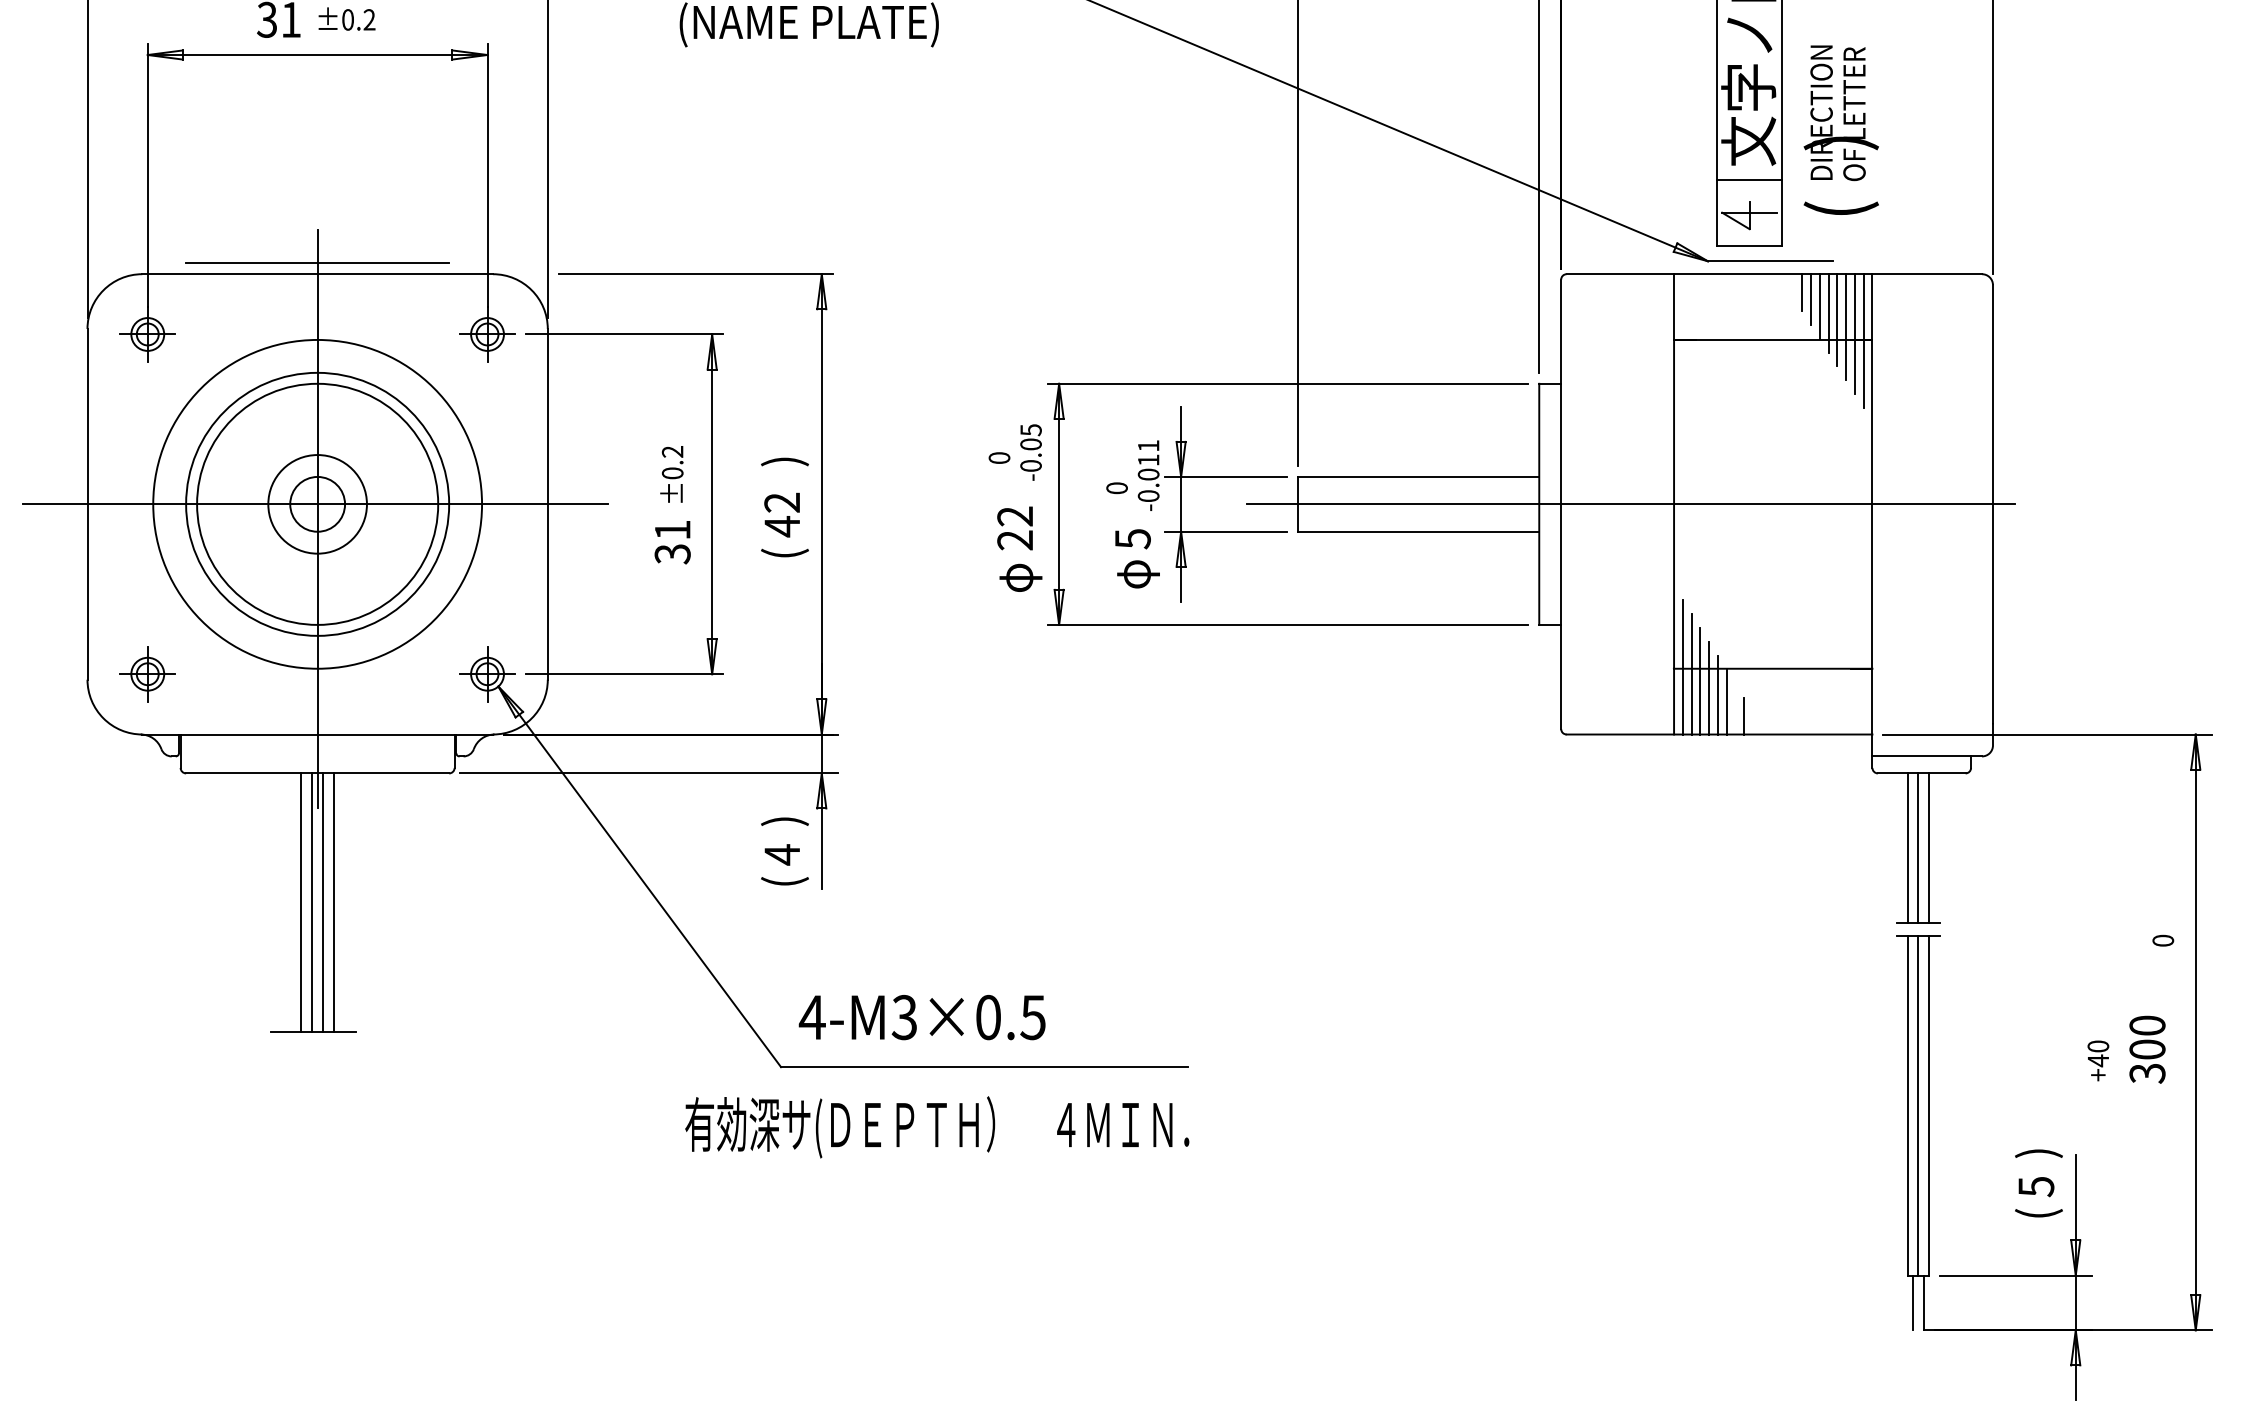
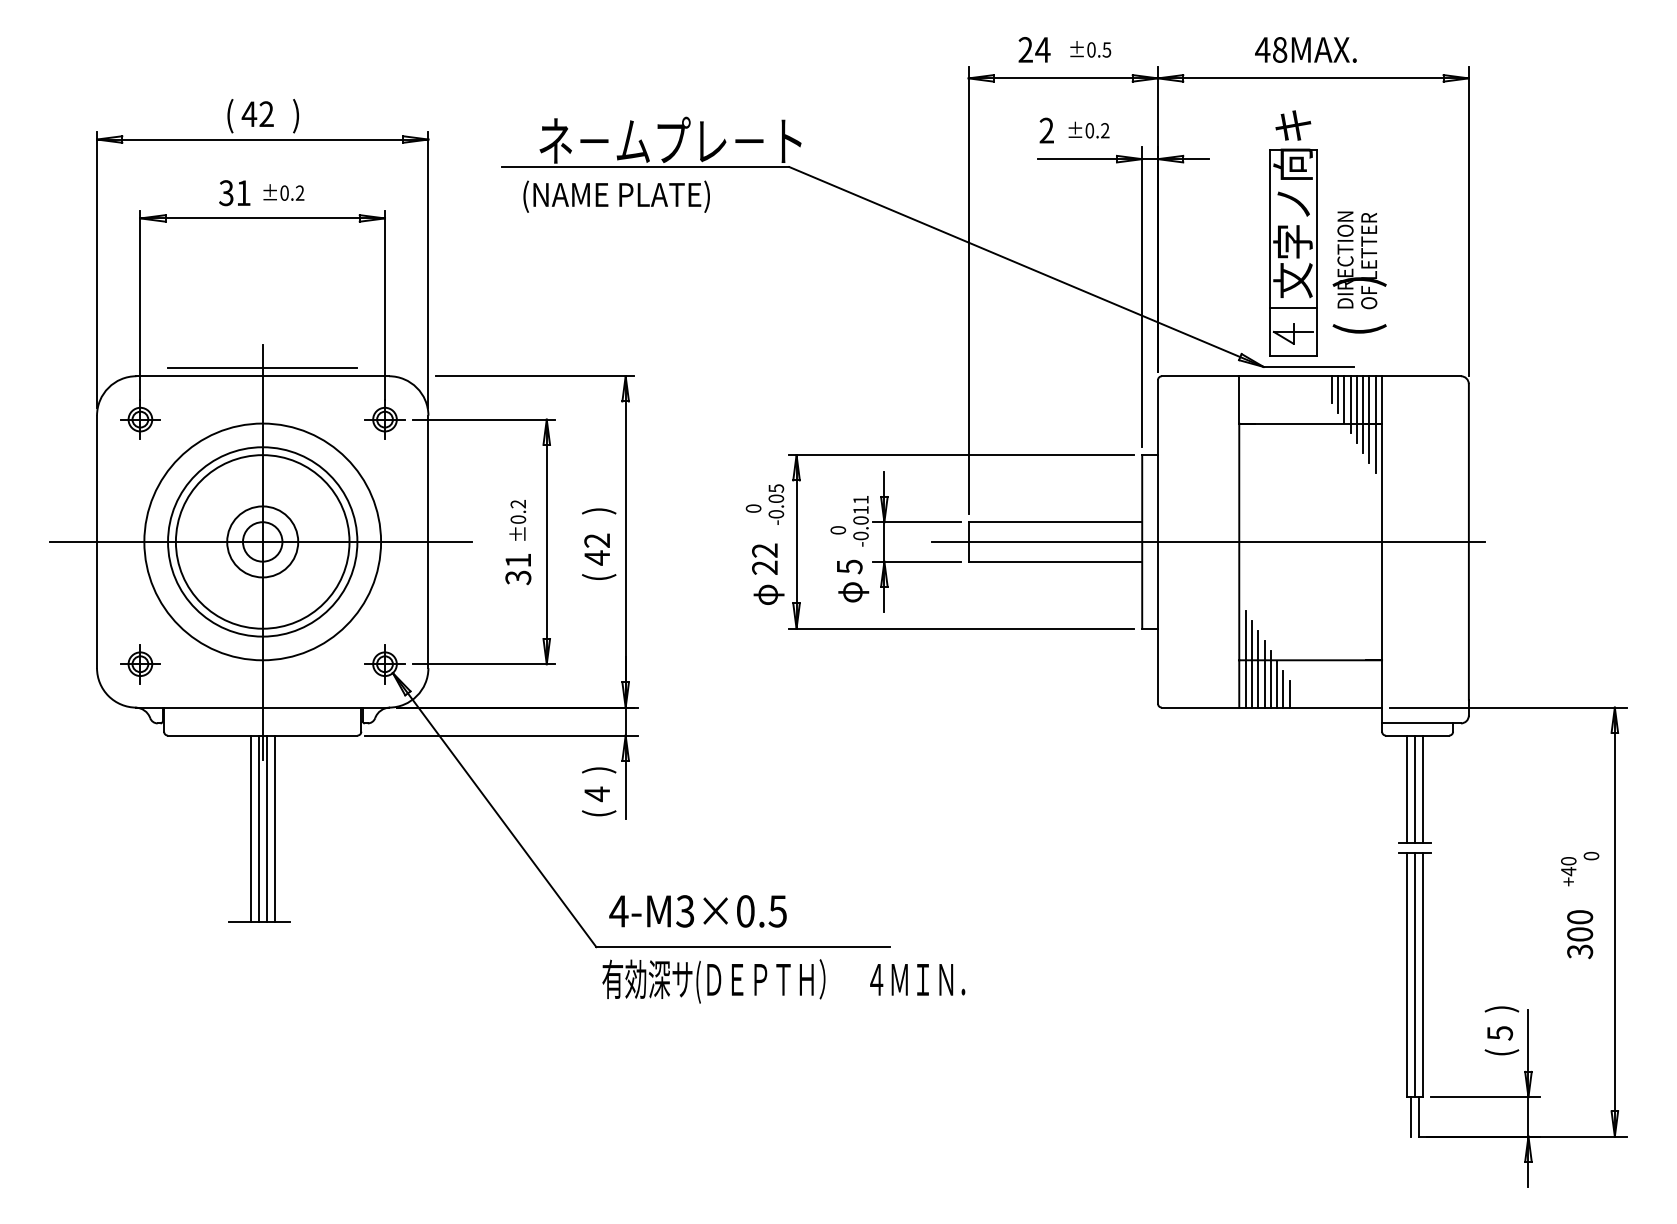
line: (1735, 709) -> (1283, 689), added
text: (2098, 1060) -> (1568, 871), moved
text: (936, 1127) -> (783, 981), moved

